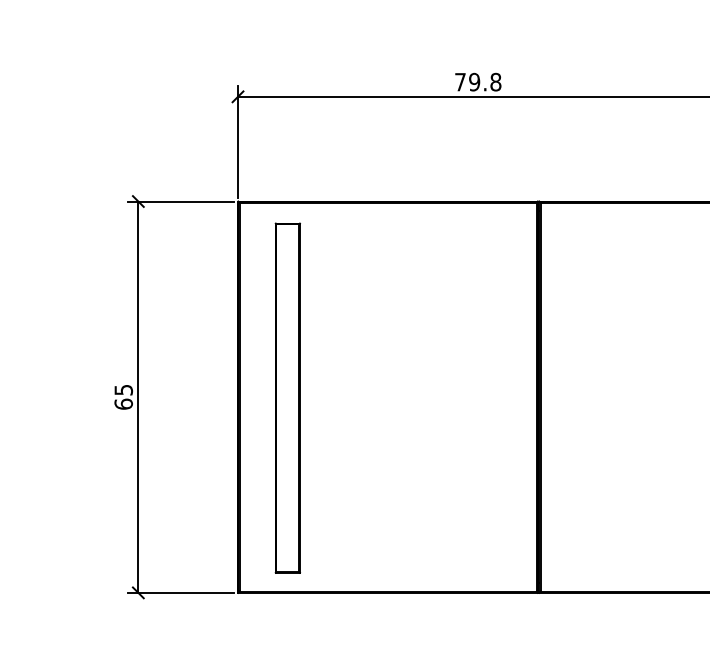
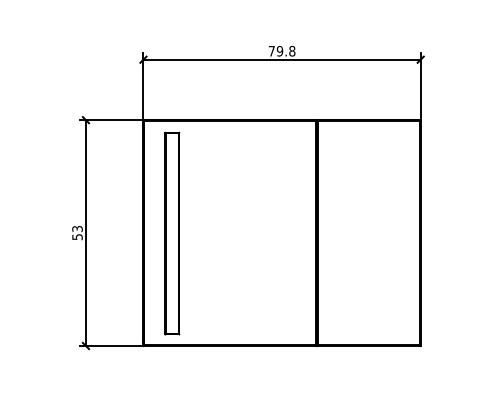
text: (123, 397) -> (77, 233), 65 -> 53

